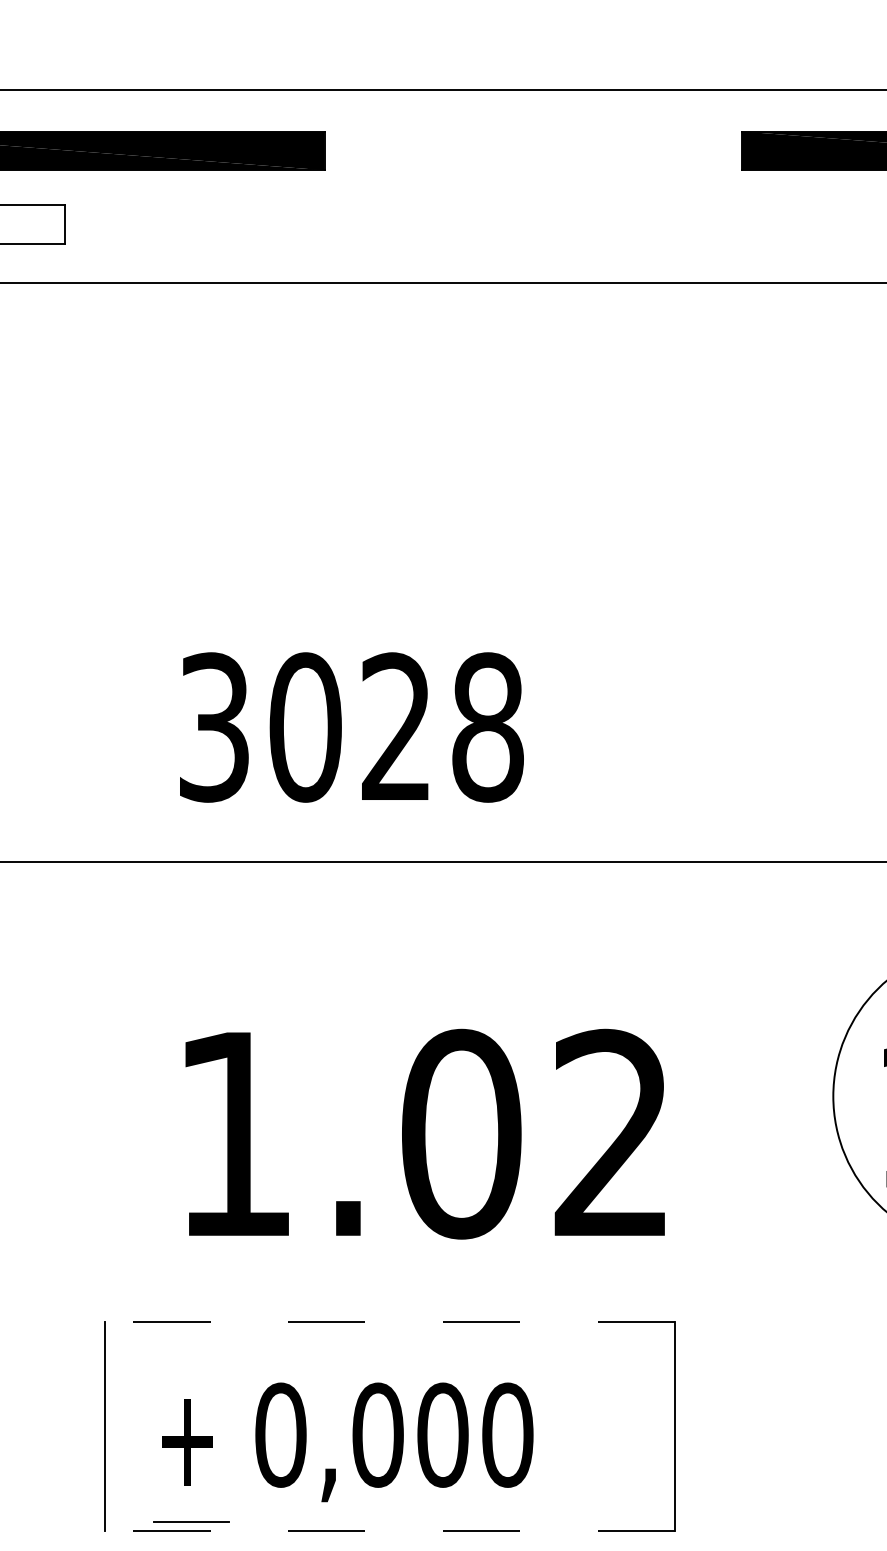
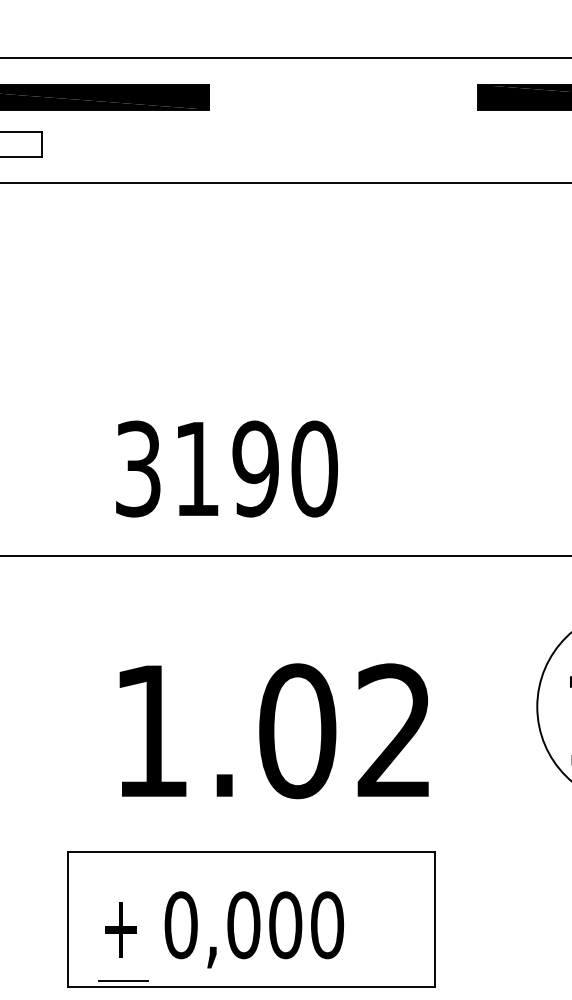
text: (396, 726) -> (255, 468), 3028 -> 3190
line: (389, 1322) -> (251, 852), dashed -> solid
line: (389, 1531) -> (251, 987), dashed -> solid

